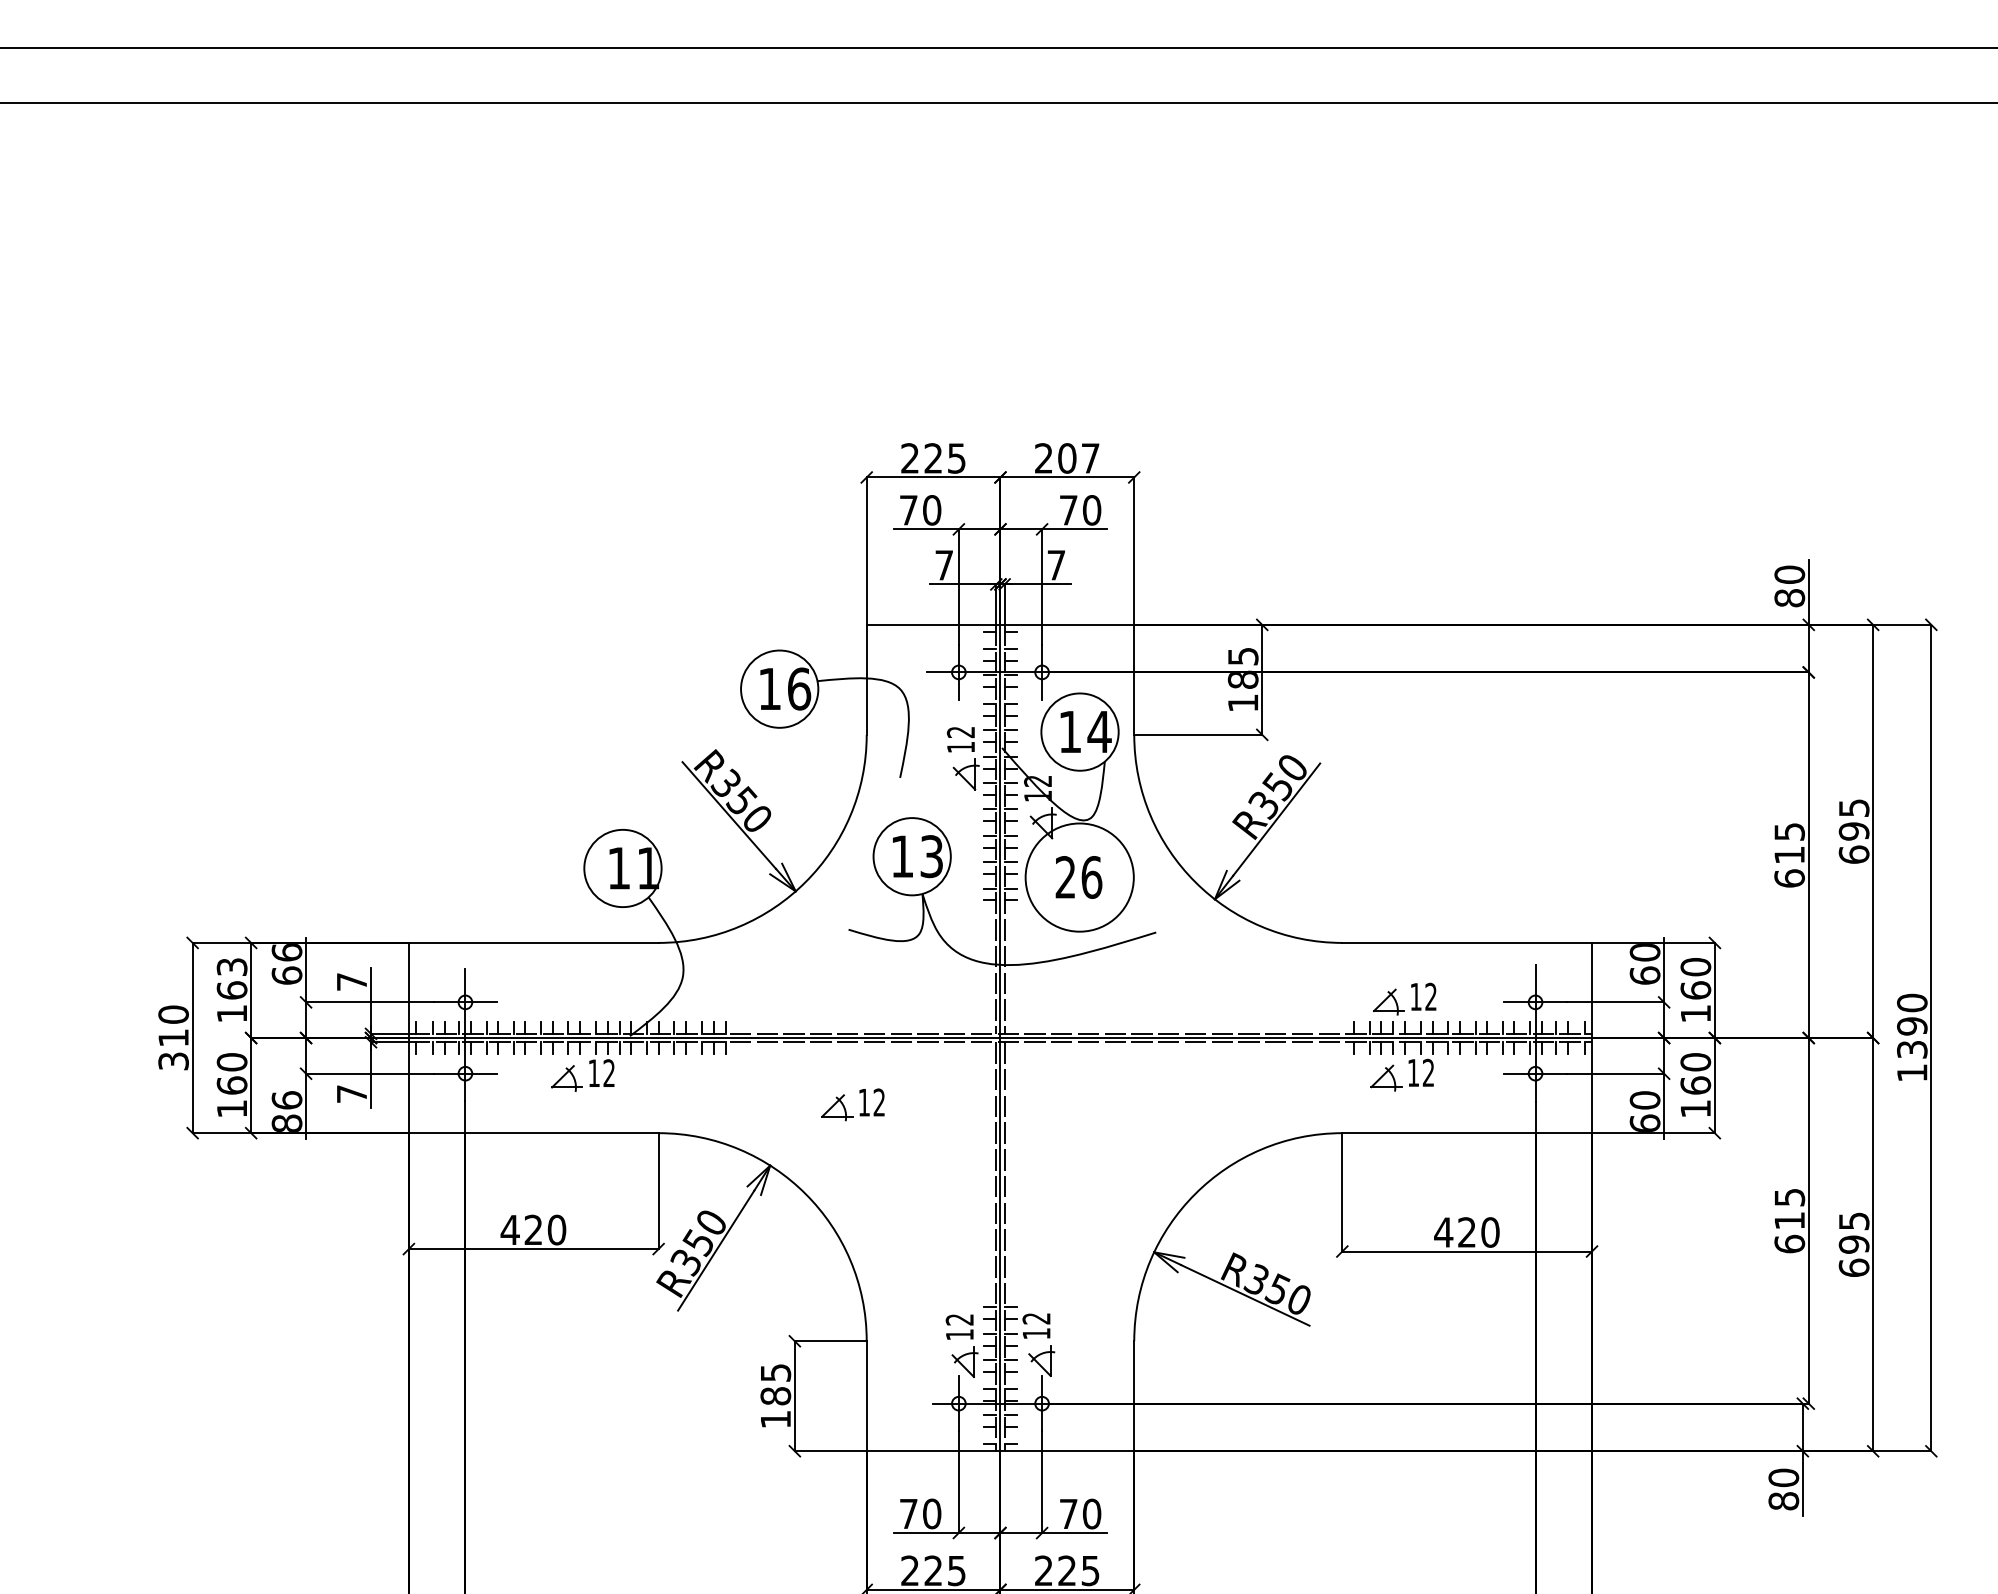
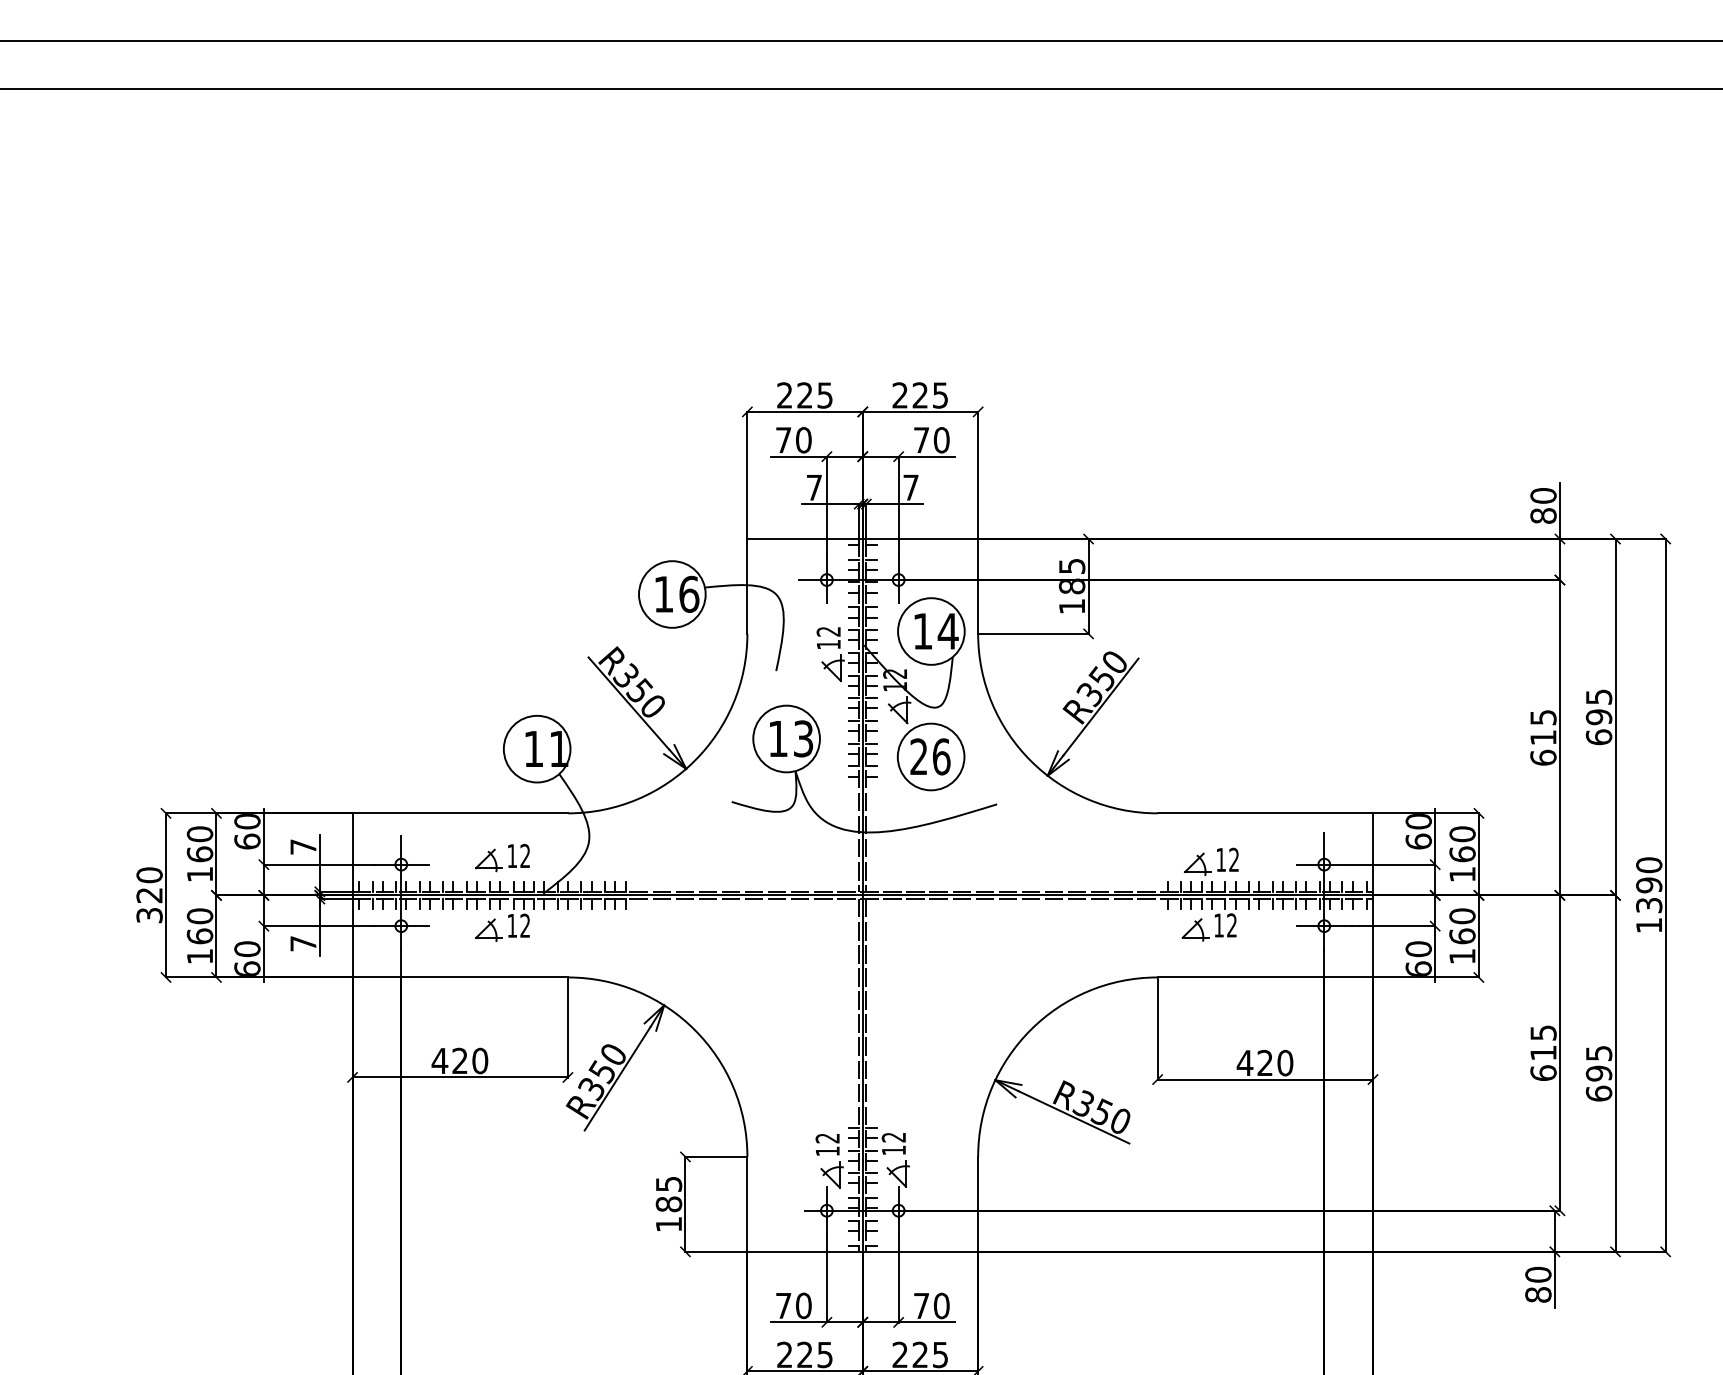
text: (1077, 458) -> (929, 395), 207 -> 225
circle: (1078, 876) -> (930, 756), size x0.71
text: (287, 952) -> (247, 821), 66 -> 60
text: (231, 967) -> (199, 834), 163 -> 160
text: (173, 1038) -> (149, 895), 310 -> 320
part: (845, 1107) -> (496, 860), moved
text: (287, 1111) -> (247, 958), 86 -> 60

